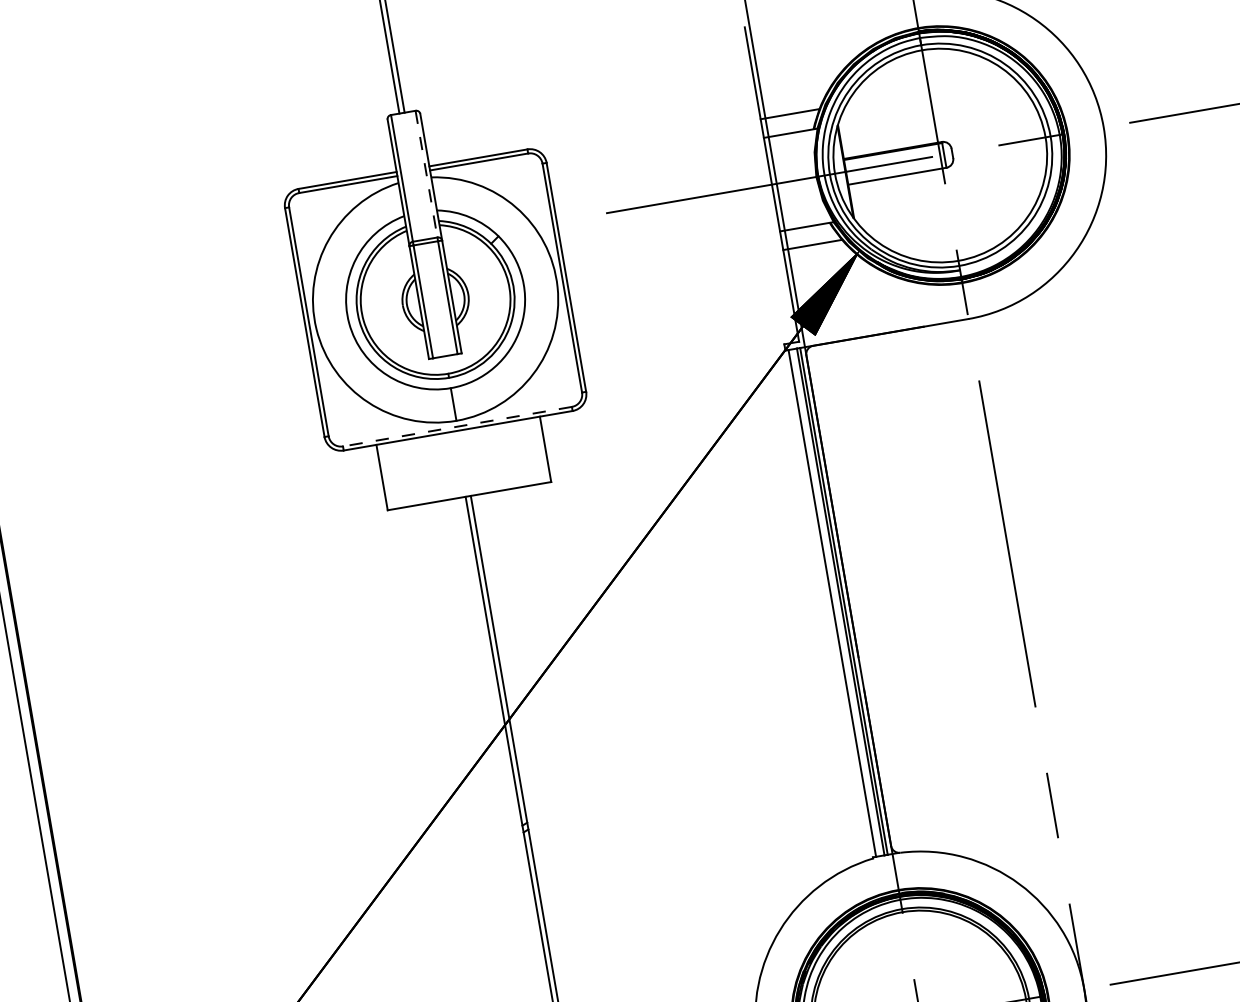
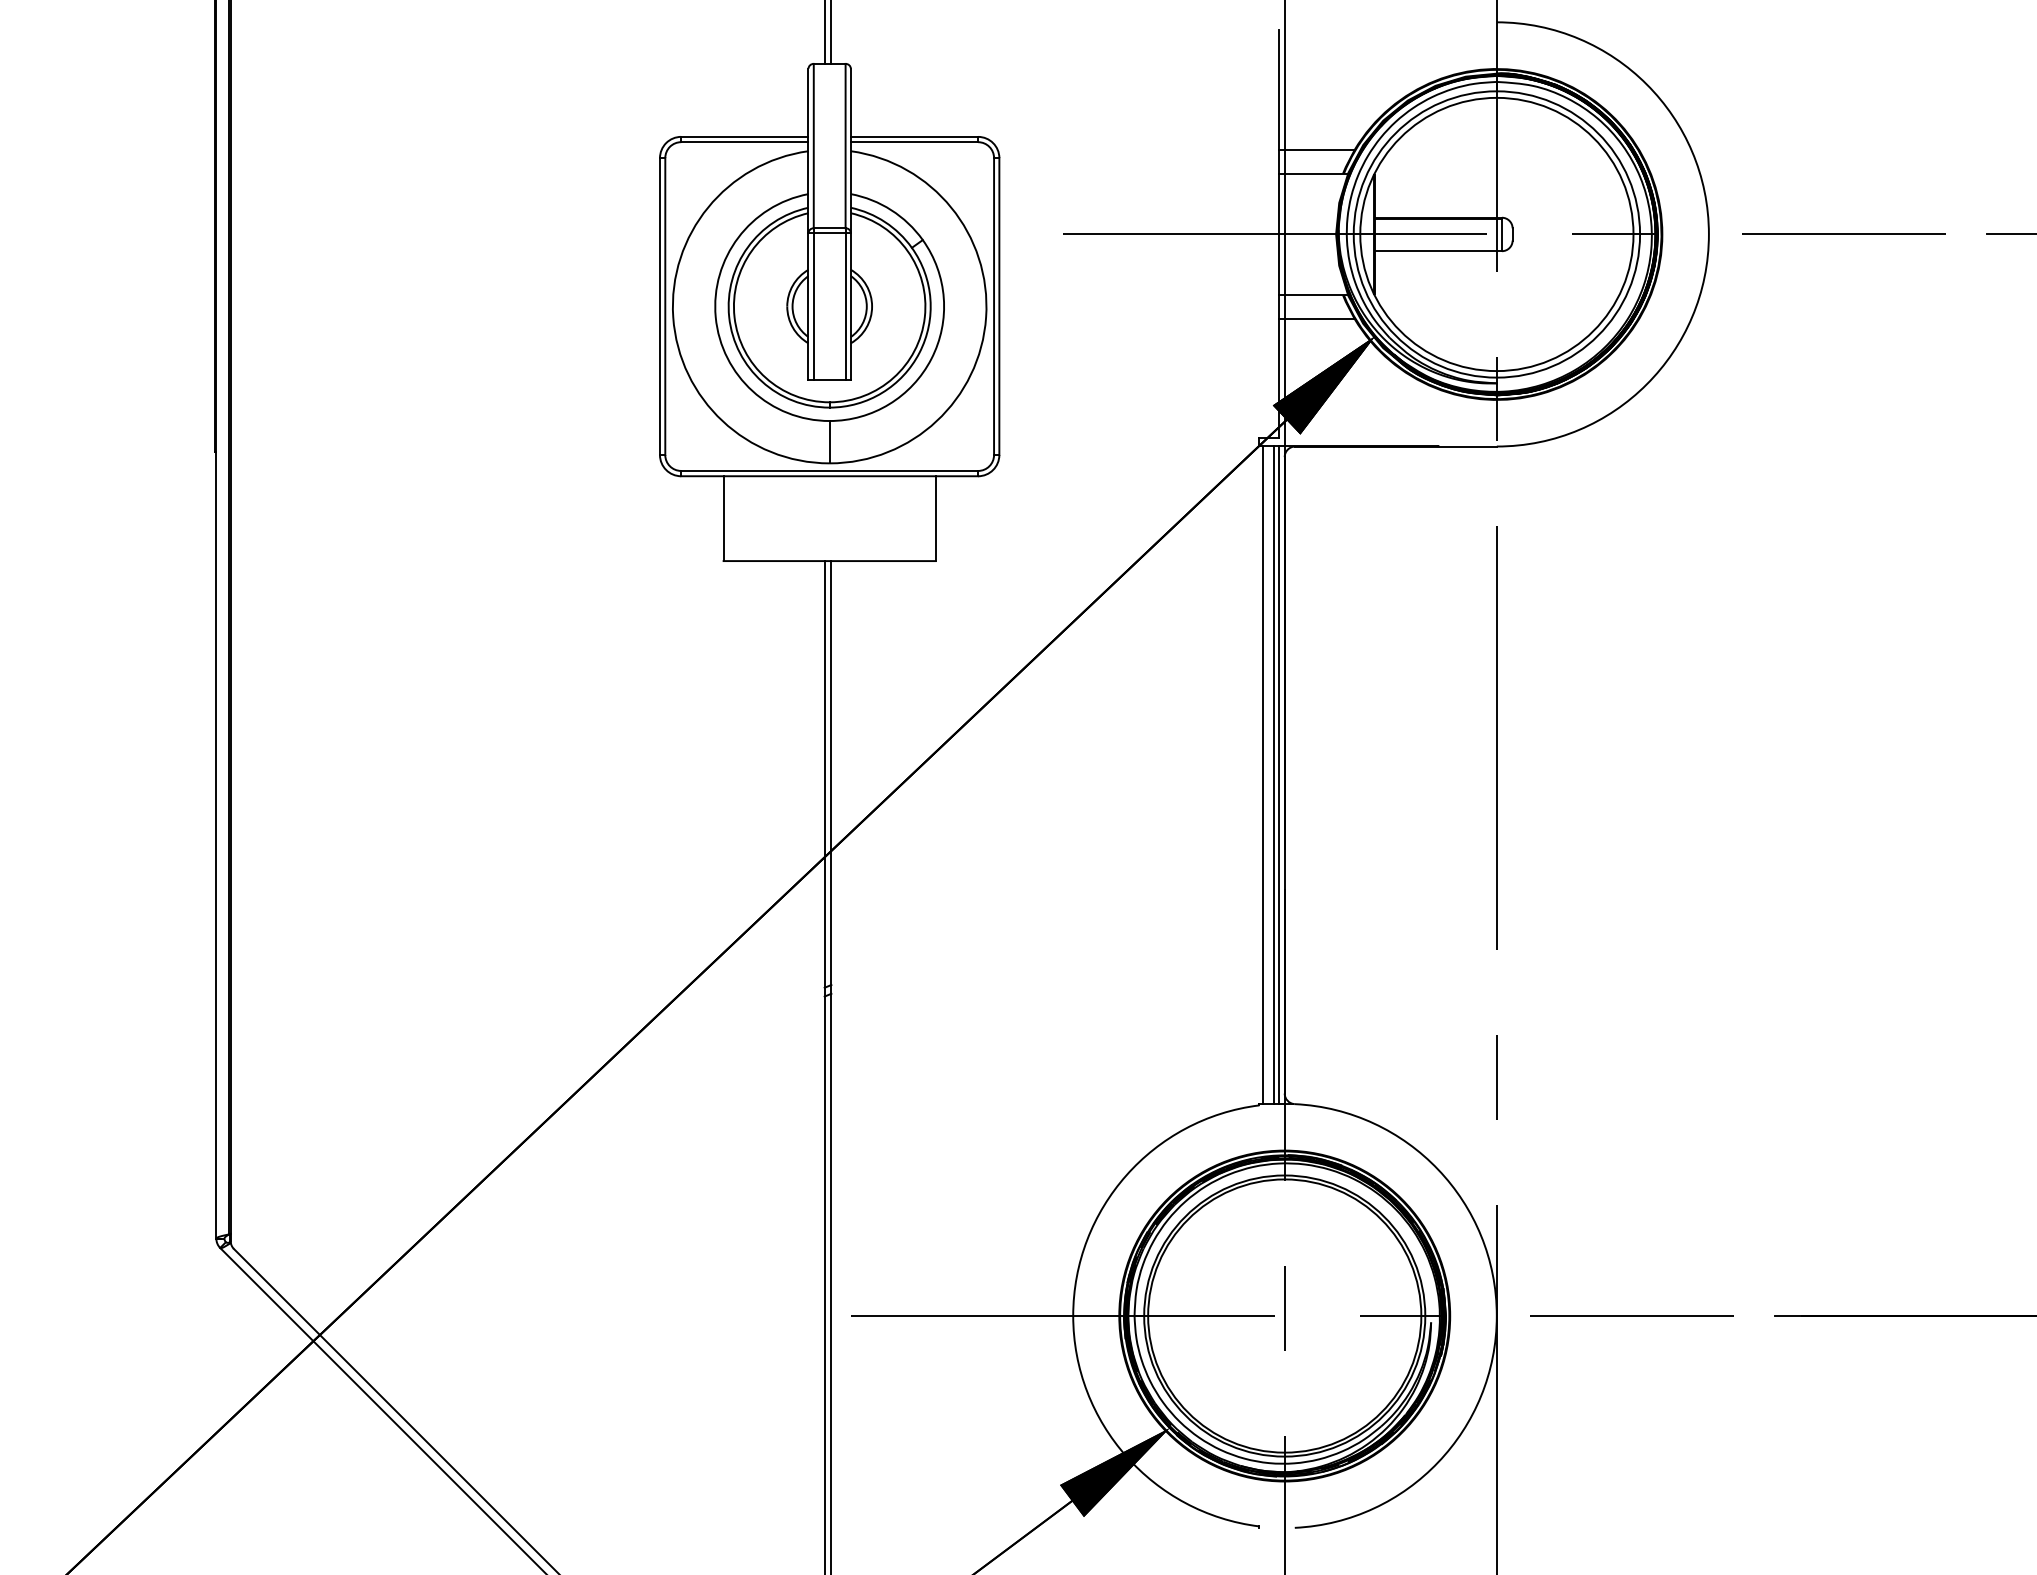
line: (426, 174) -> (845, 146), dashed -> solid
line: (457, 426) -> (829, 470), dashed -> solid

